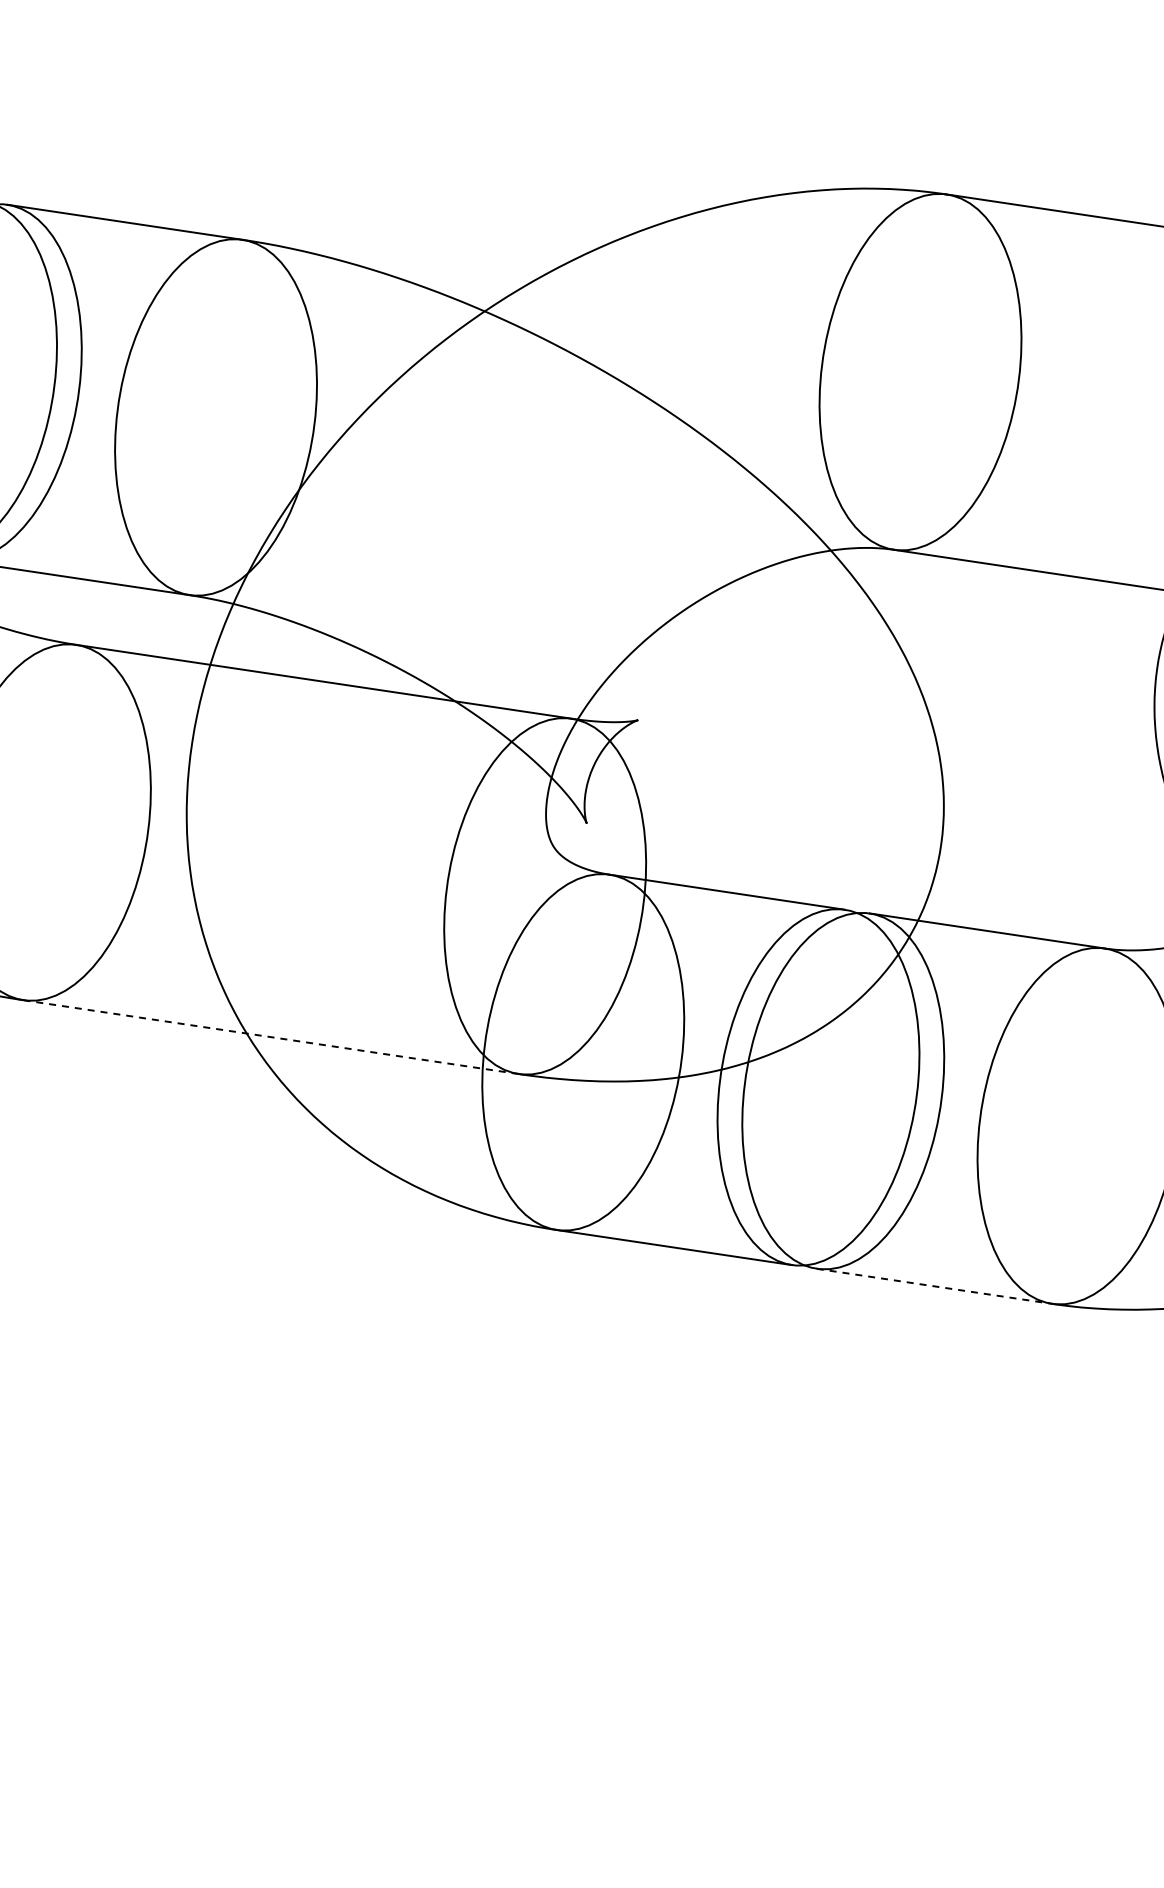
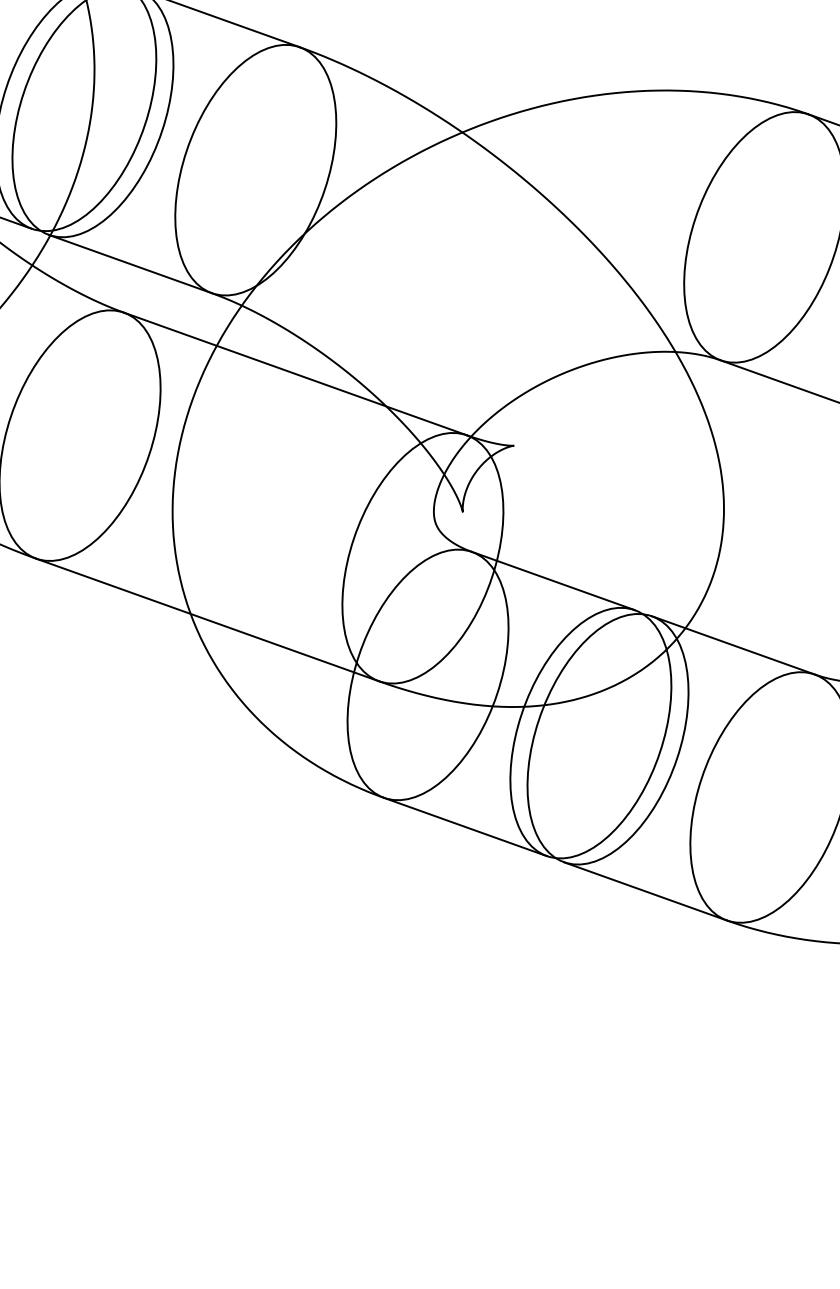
line: (271, 1037) -> (207, 620), dashed -> solid
line: (934, 1286) -> (645, 891), dashed -> solid

